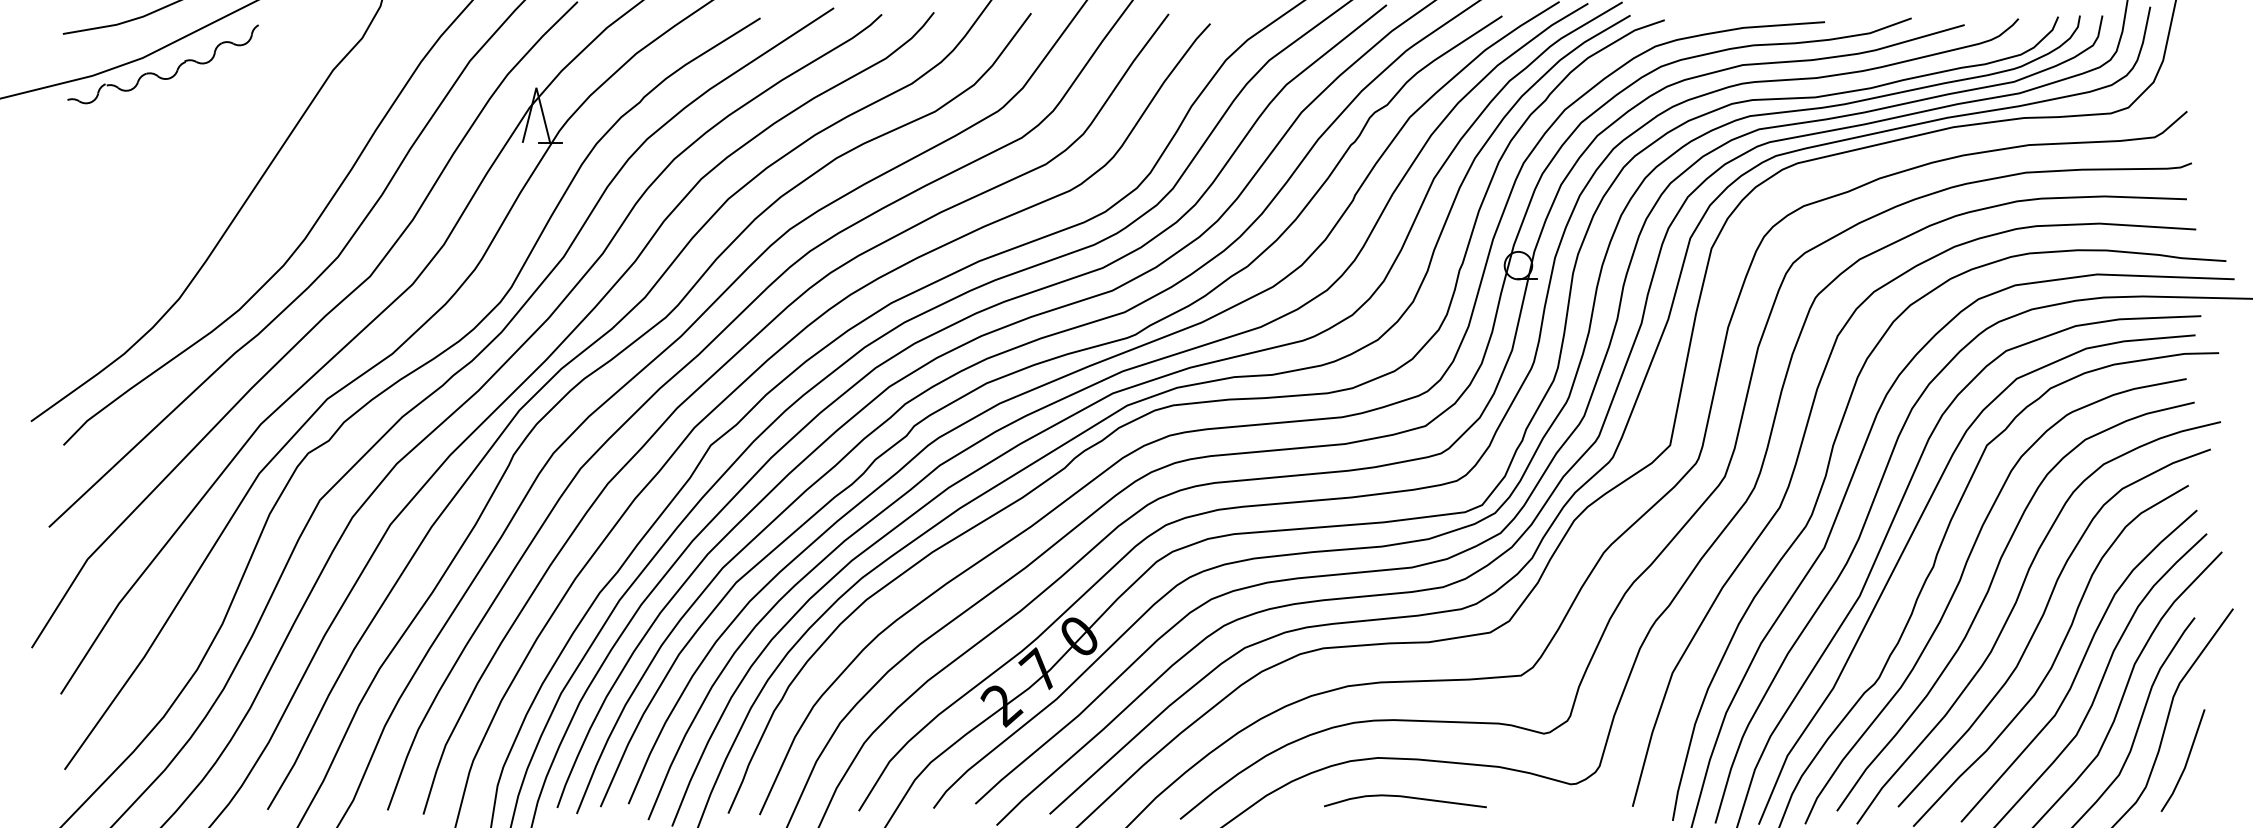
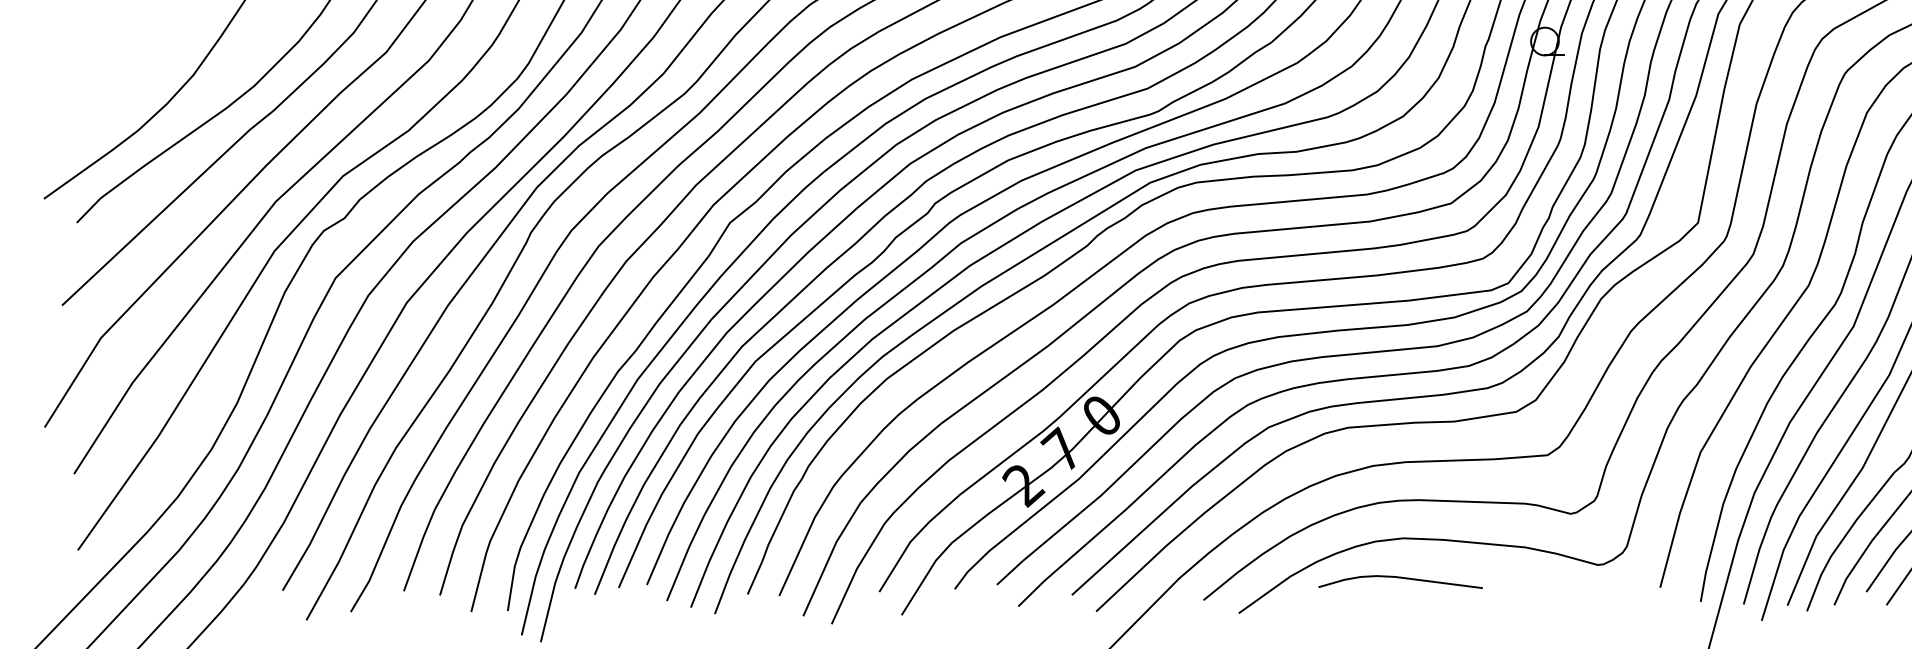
curve: (1407, 798) -> (1402, 579), moved

